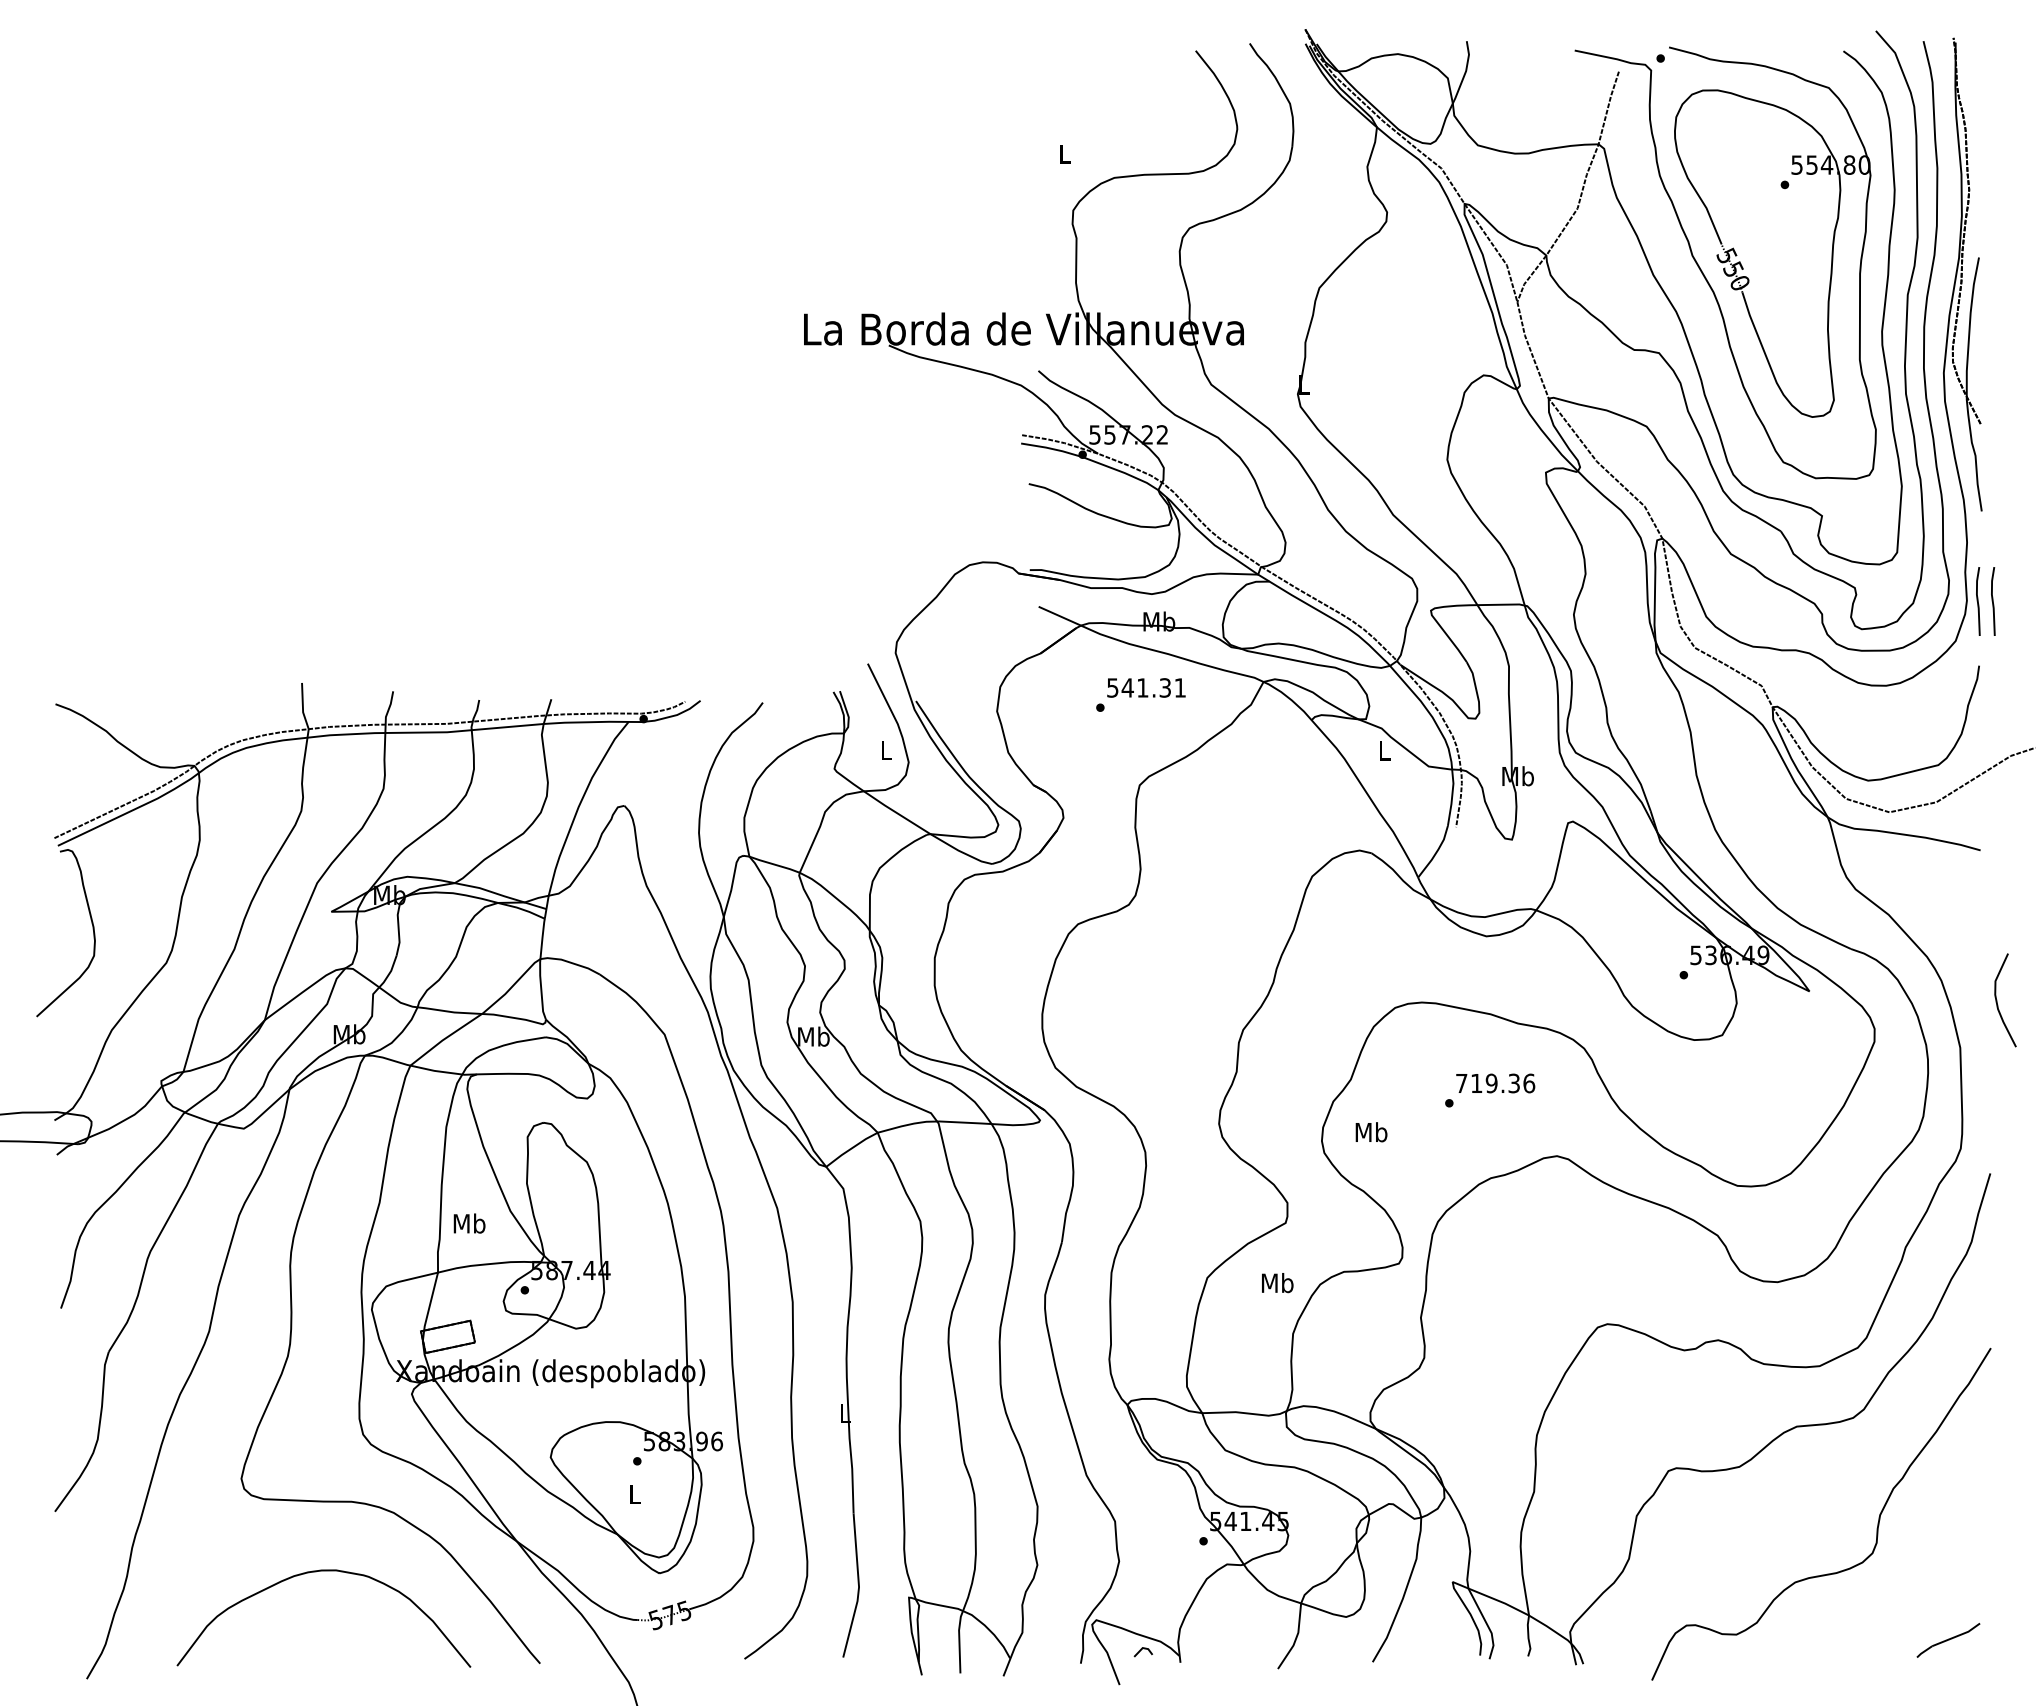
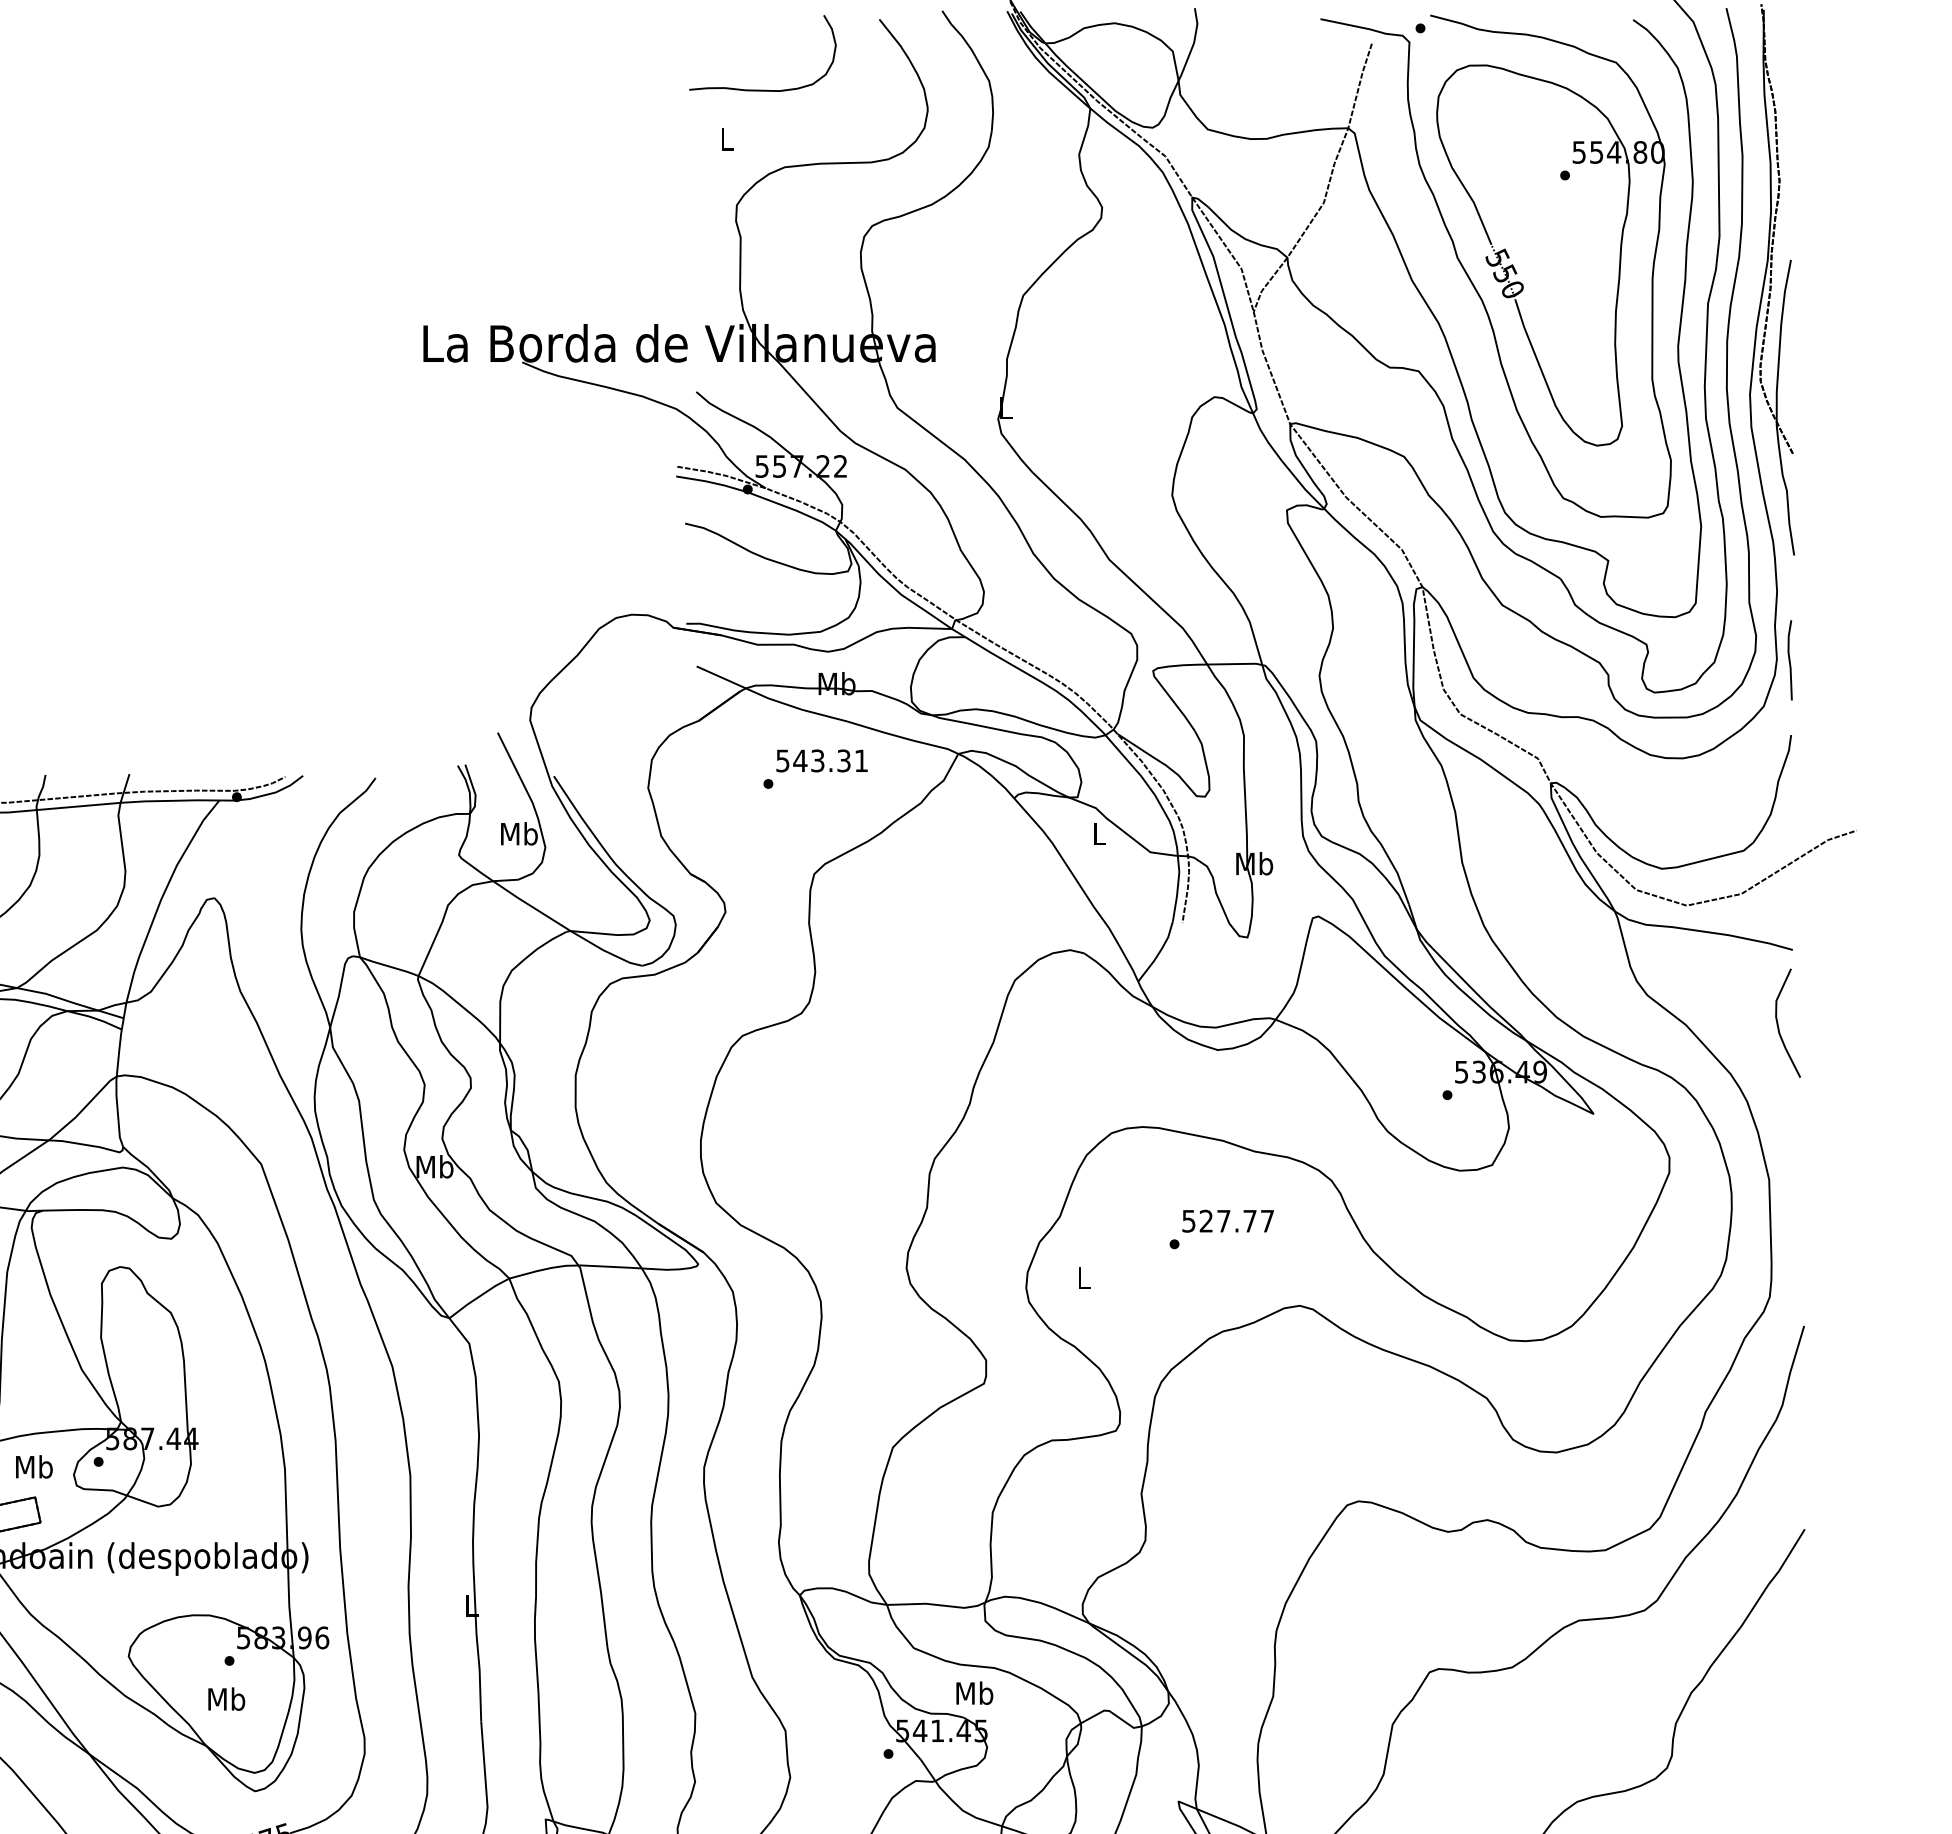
curve: (1095, 111) -> (762, 90), added
line: (1993, 601) -> (1807, 660), removed
text: (1142, 687) -> (817, 760), 541.31 -> 543.31
text: (886, 750) -> (519, 833), L -> Mb
curve: (1997, 1000) -> (1778, 1023), moved
text: (1495, 1083) -> (1228, 1221), 719.36 -> 527.77
text: (1371, 1132) -> (1083, 1278), Mb -> L
text: (469, 1223) -> (34, 1466), moved
text: (1277, 1283) -> (974, 1693), moved
text: (634, 1494) -> (226, 1699), L -> Mb

